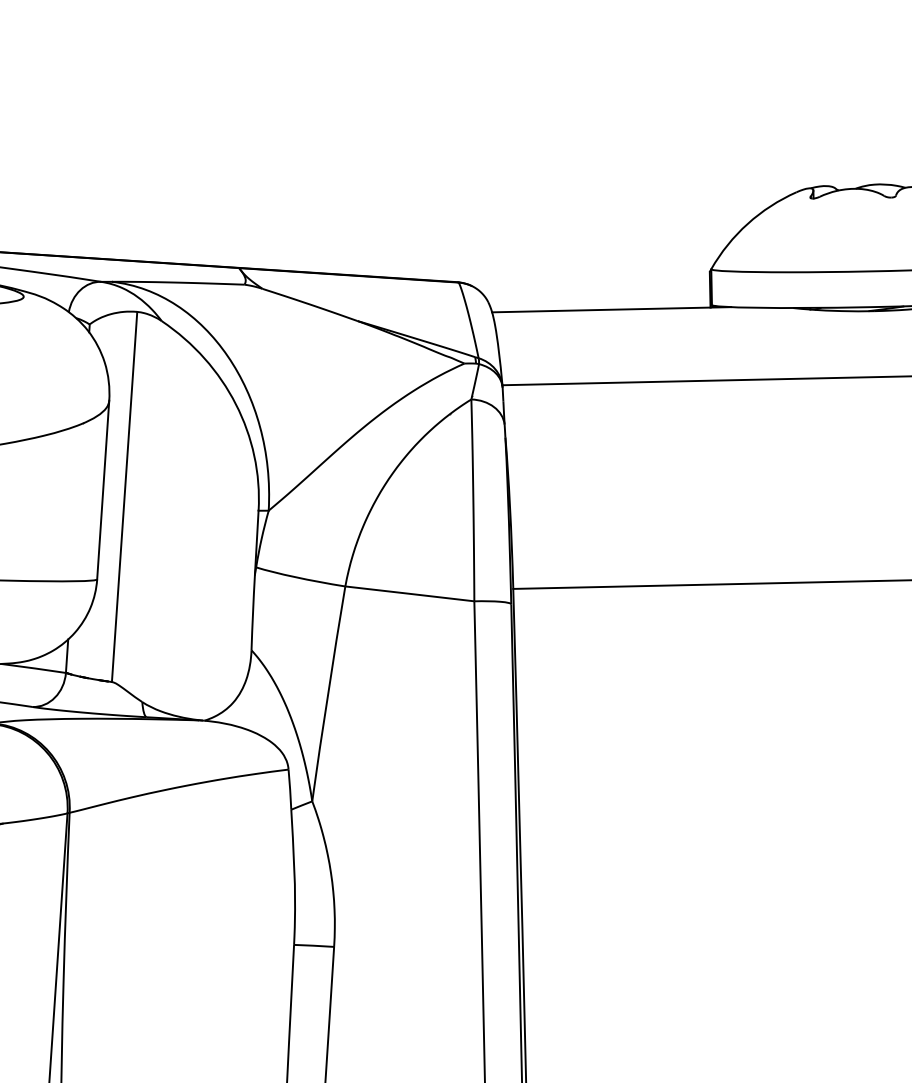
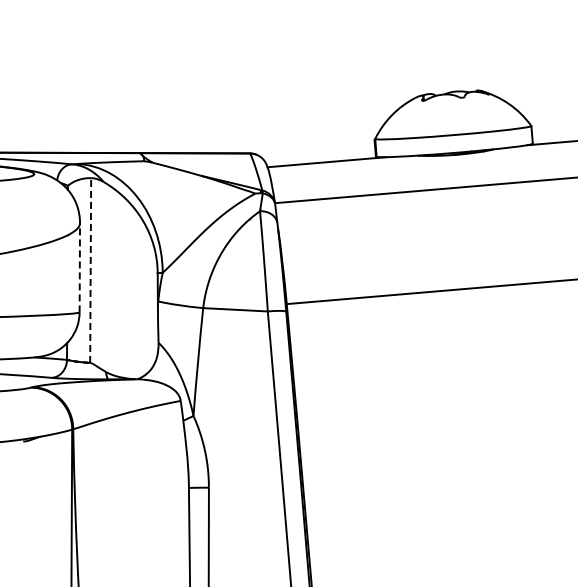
line: (102, 489) -> (79, 267), solid -> dashed
line: (124, 496) -> (90, 270), solid -> dashed

